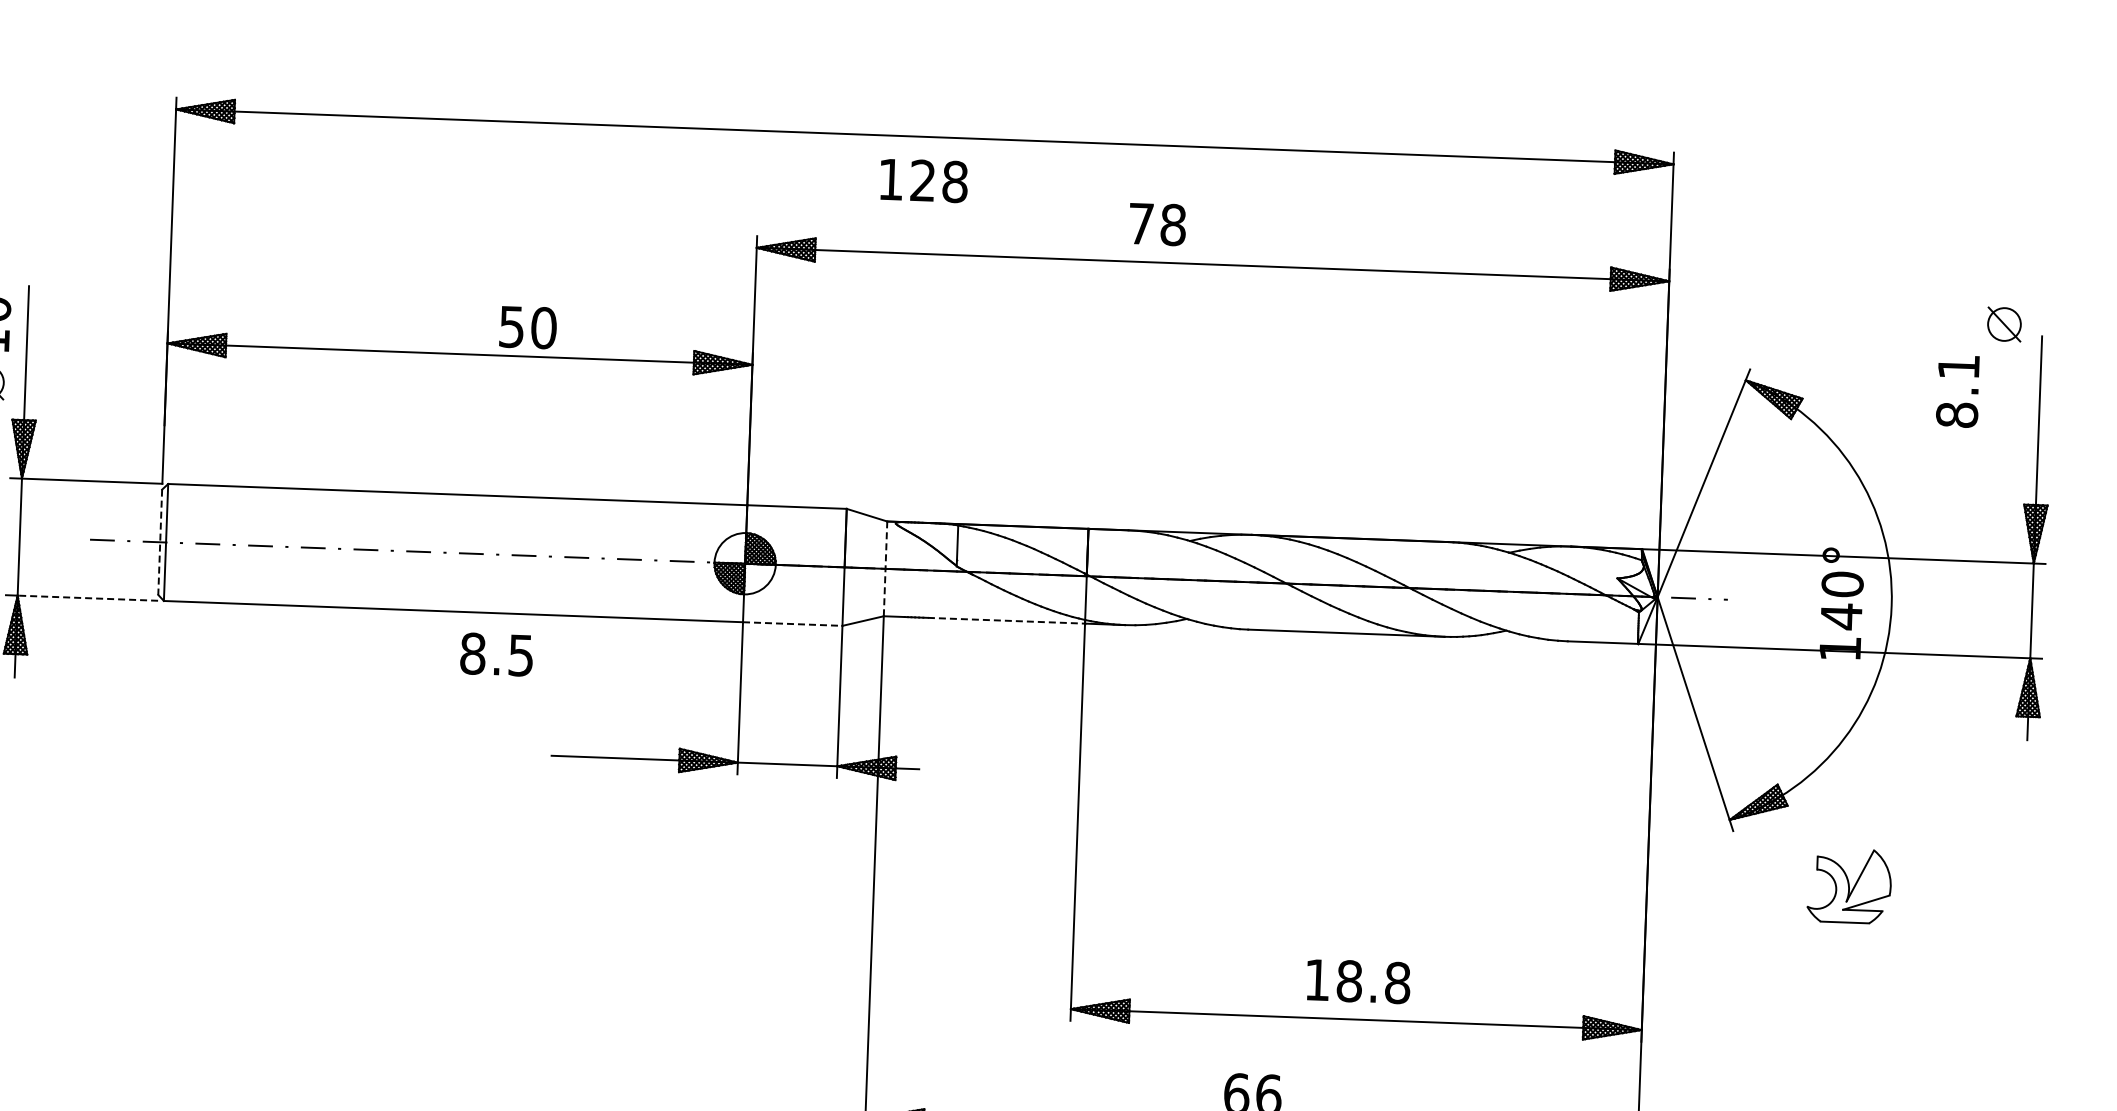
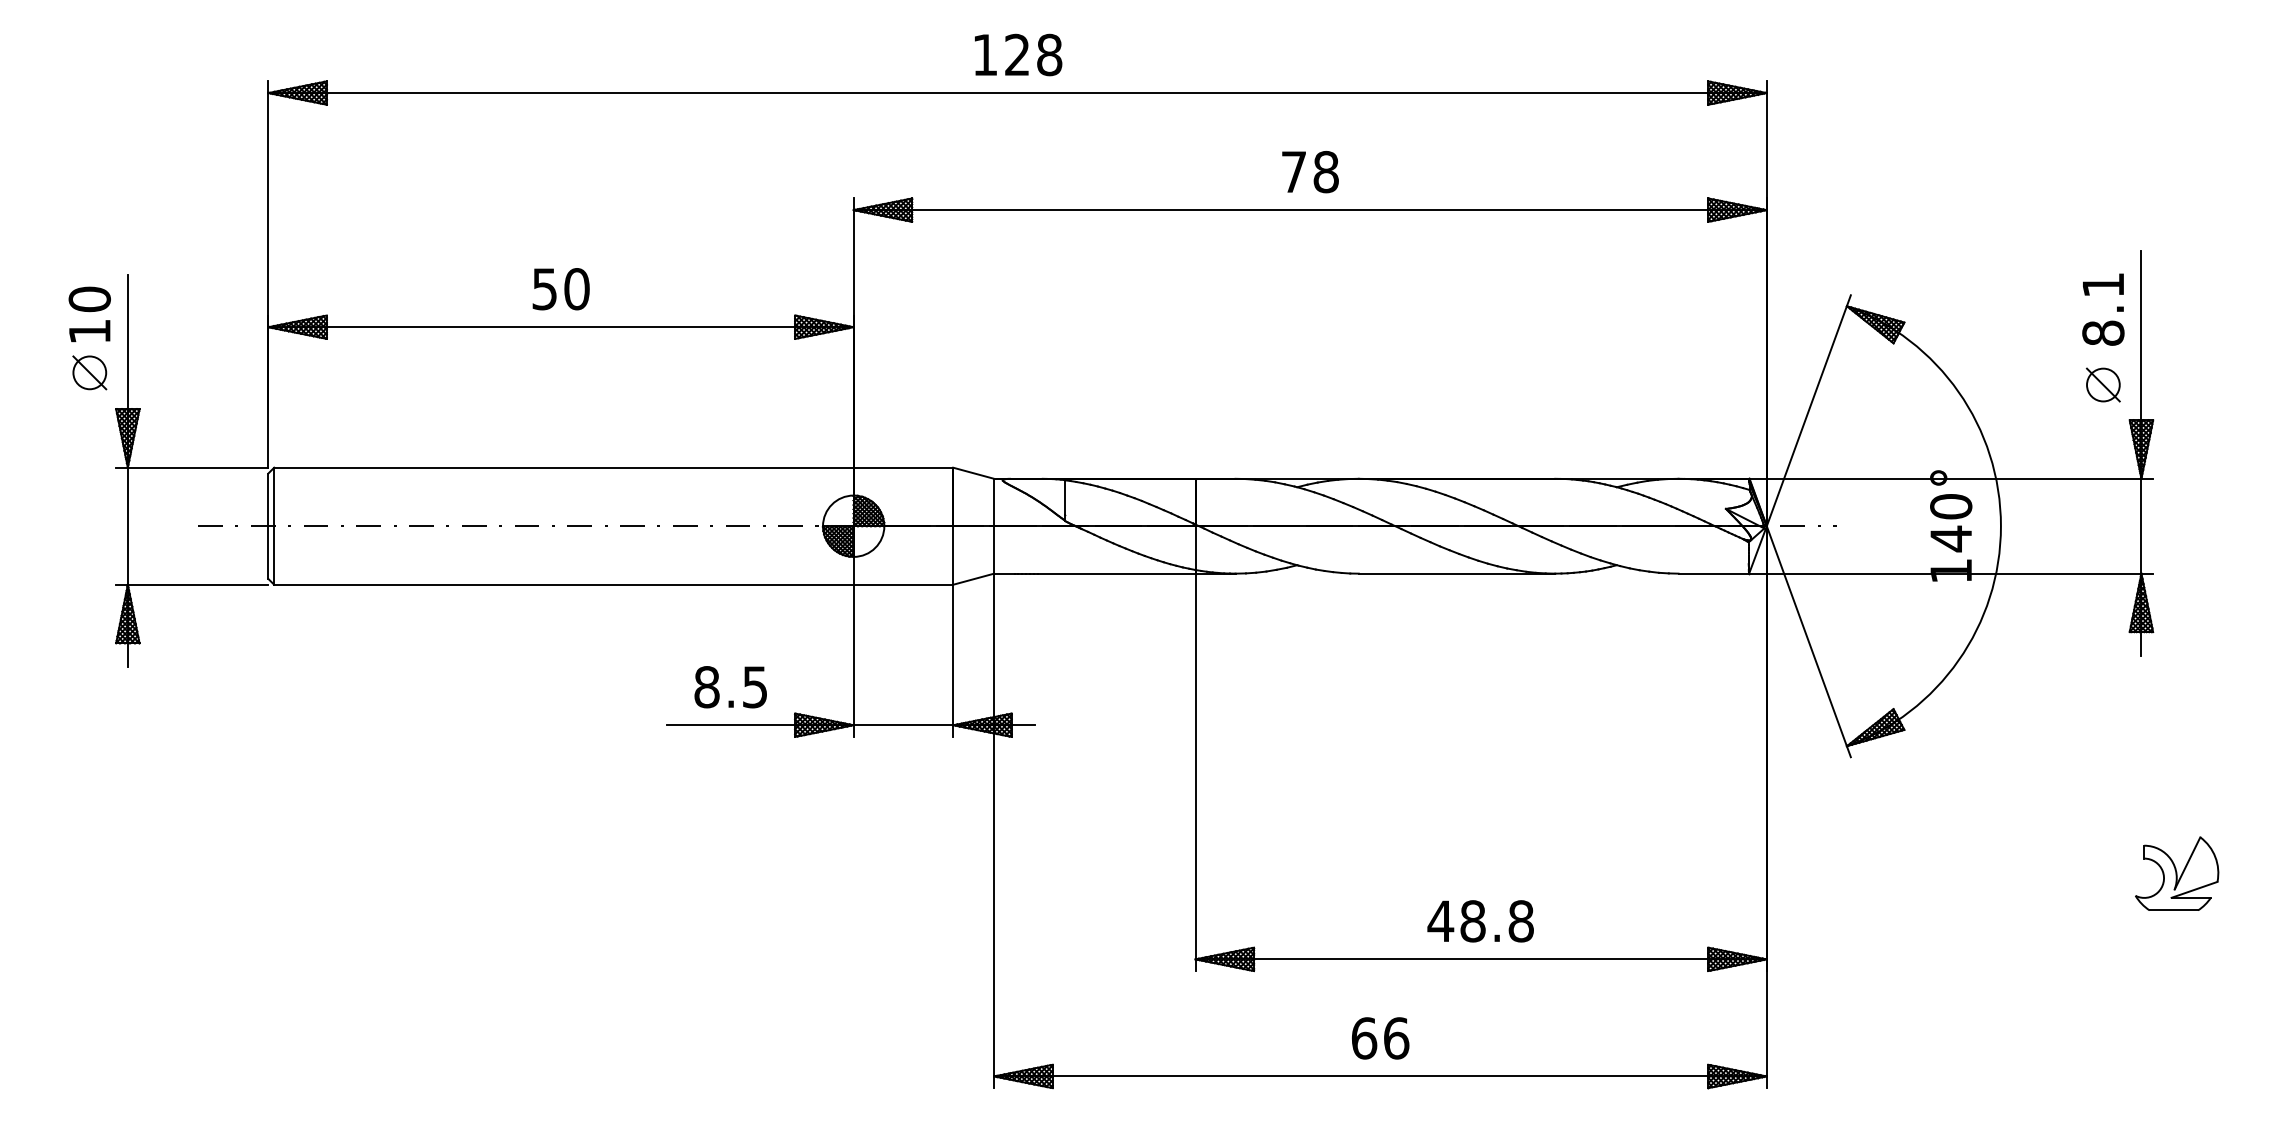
text: (924, 180) -> (1018, 54), moved
text: (1157, 224) -> (1310, 172), moved
part: (2004, 323) -> (2103, 384), moved
text: (527, 327) -> (560, 289), moved
text: (1958, 391) -> (2103, 309), moved
line: (160, 542) -> (268, 526), dashed -> solid
line: (885, 568) -> (994, 525), dashed -> solid
line: (87, 597) -> (197, 584), dashed -> solid
line: (1006, 620) -> (1116, 573), dashed -> solid
line: (792, 623) -> (903, 584), dashed -> solid
text: (496, 654) -> (730, 687), moved
part: (1849, 885) -> (2177, 873), moved
text: (1317, 979) -> (1440, 920), 18.8 -> 48.8

